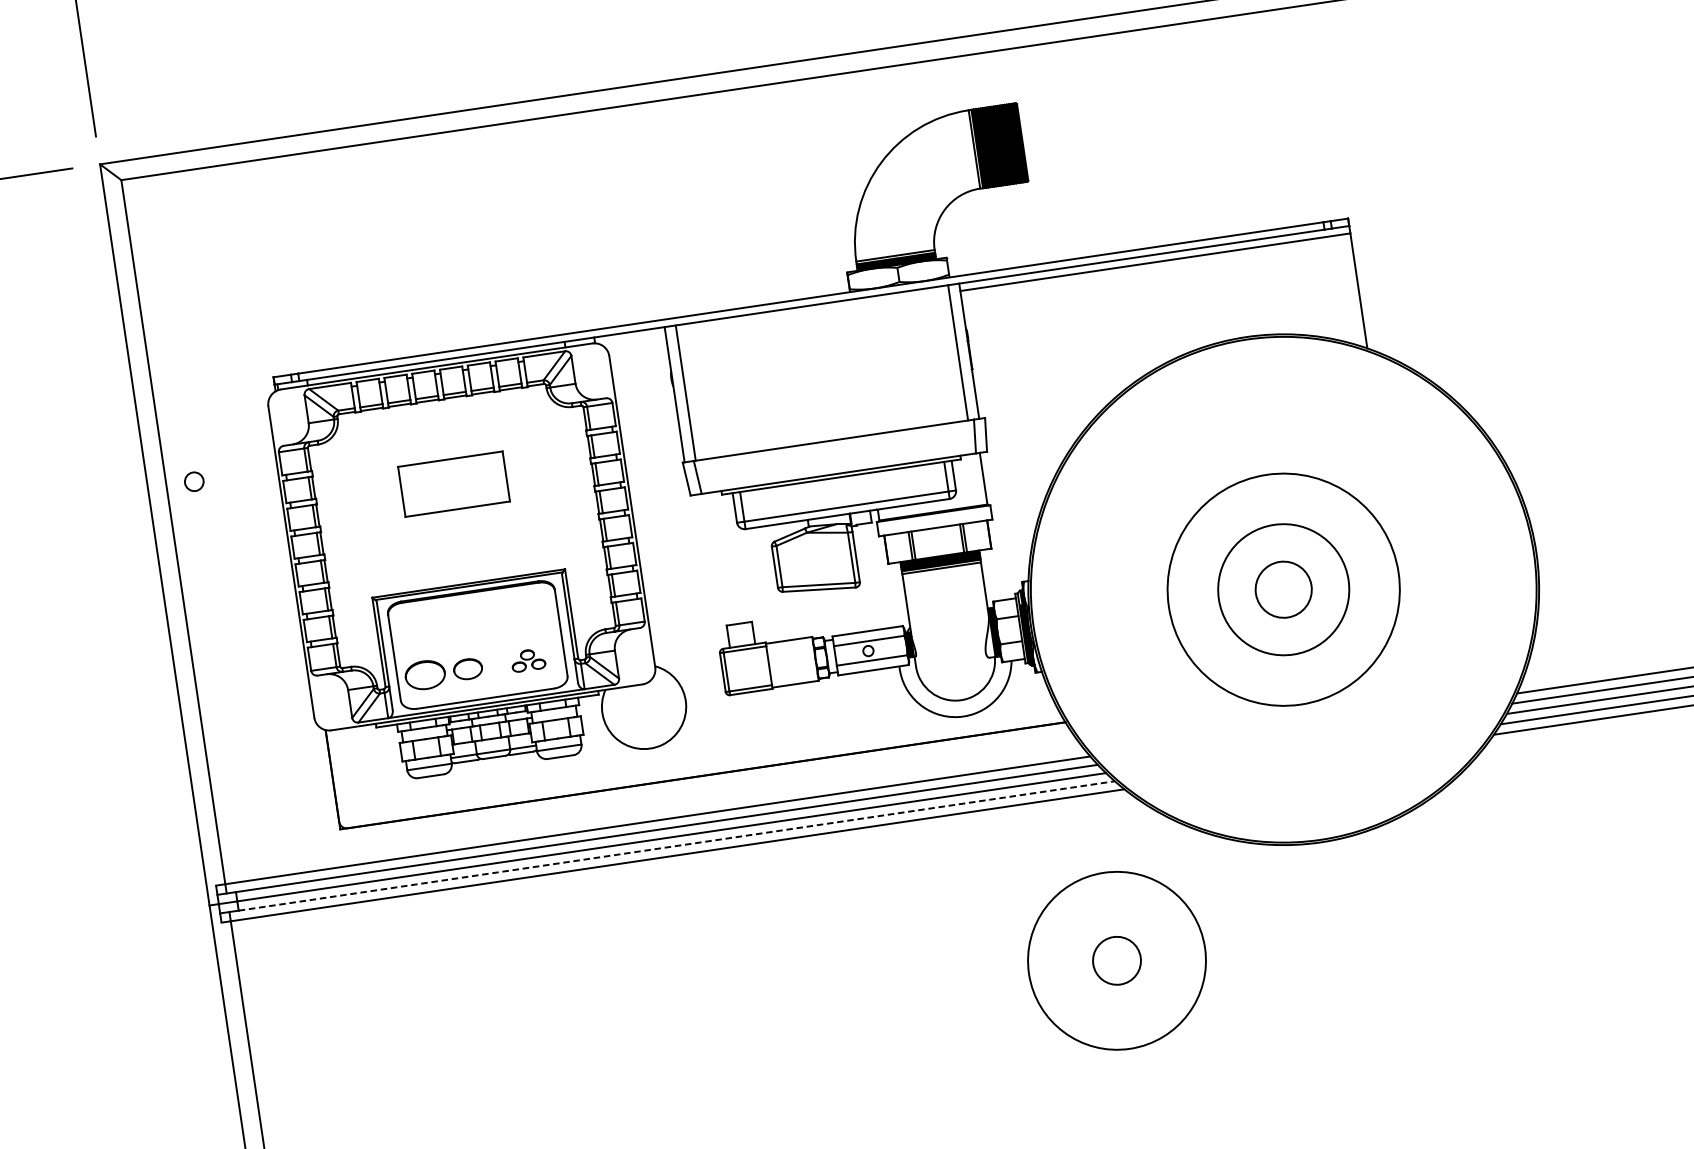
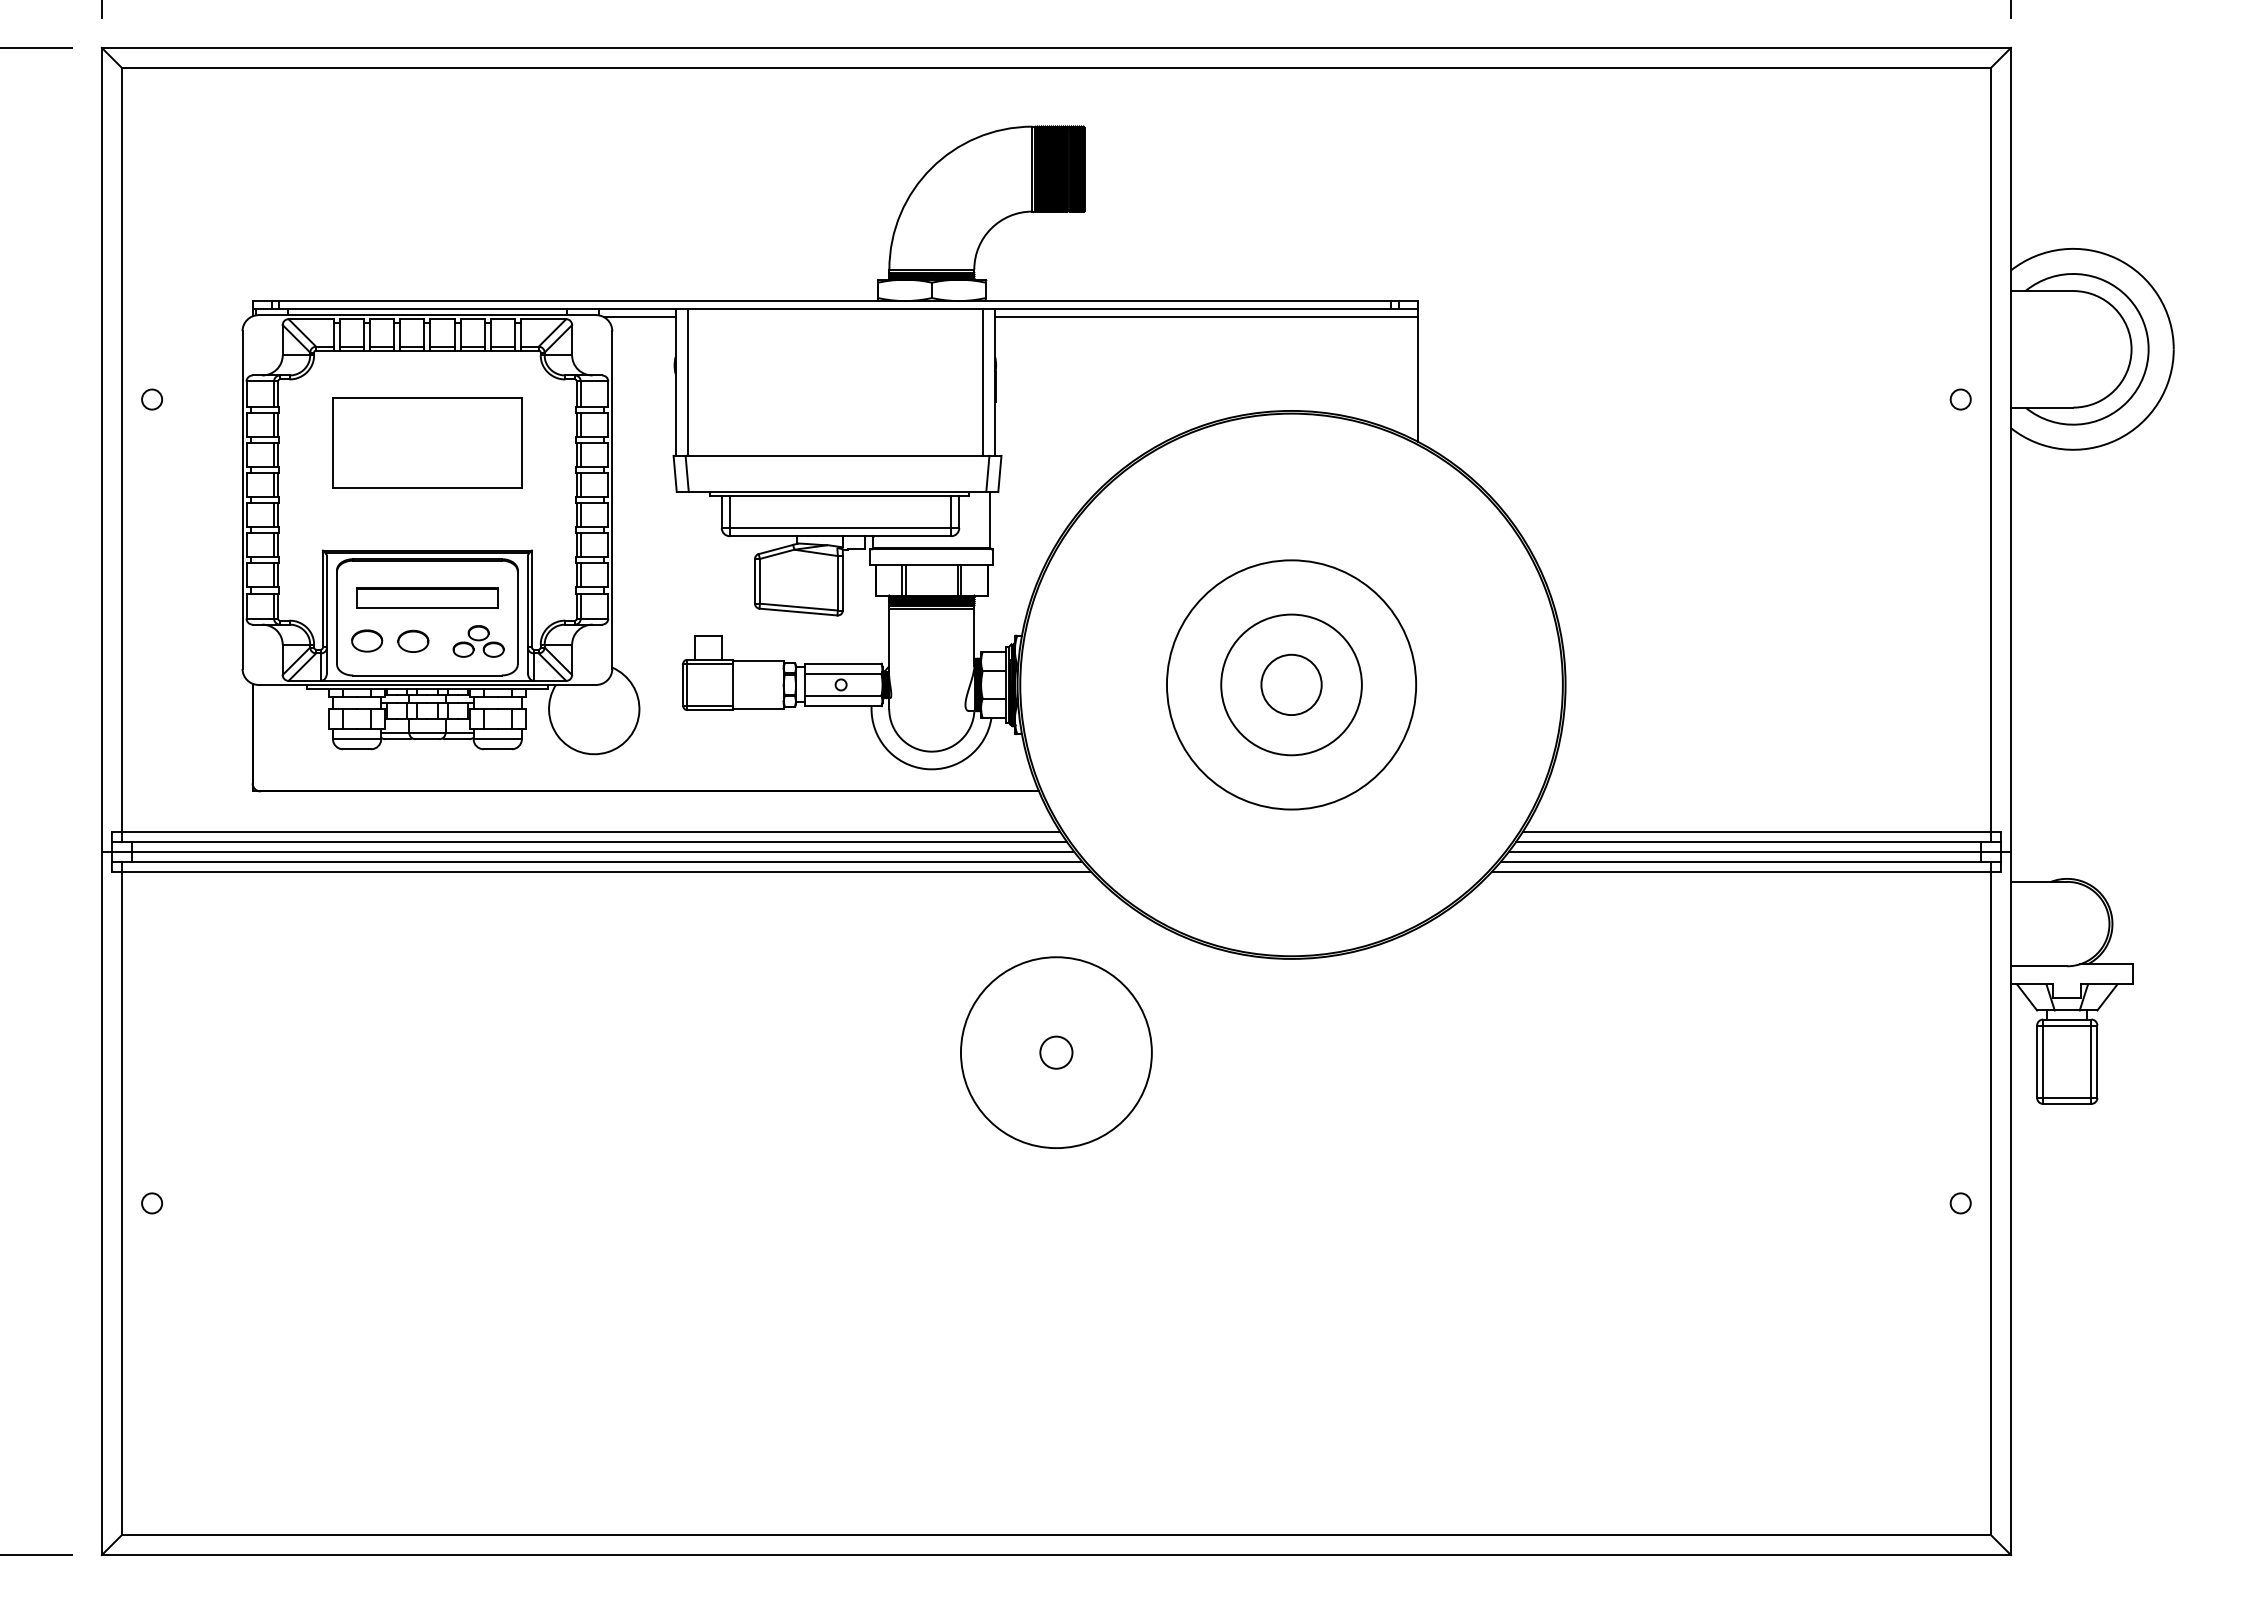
line: (632, 339) -> (639, 317), added
part: (454, 483) -> (427, 442), size x1.67
part: (475, 626) -> (427, 597), added
part: (528, 660) -> (478, 641), size x1.43
part: (425, 674) -> (367, 640), size x0.71
line: (677, 845) -> (607, 861), dashed -> solid
circle: (1117, 960) -> (1056, 1052), size x0.62

